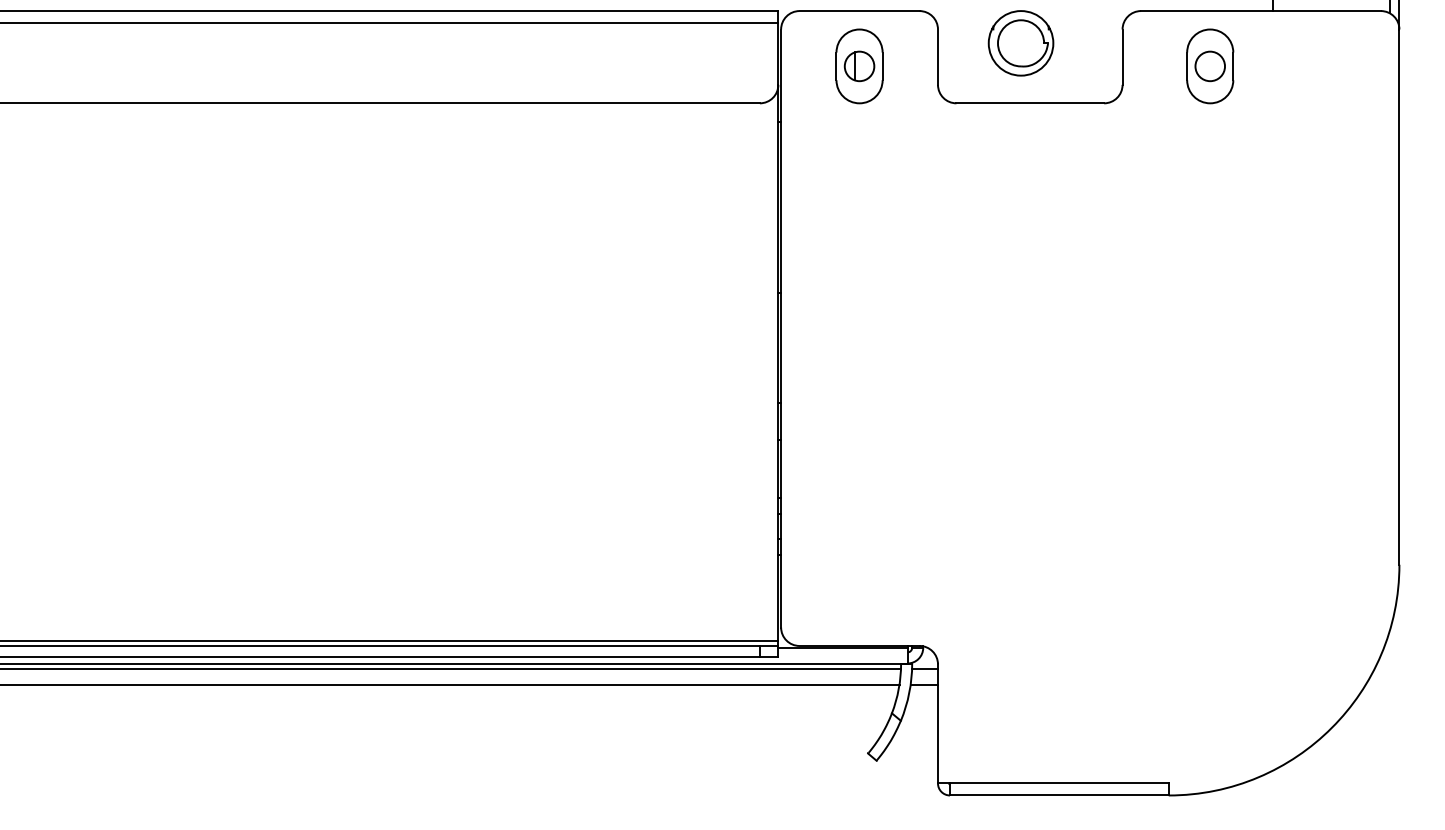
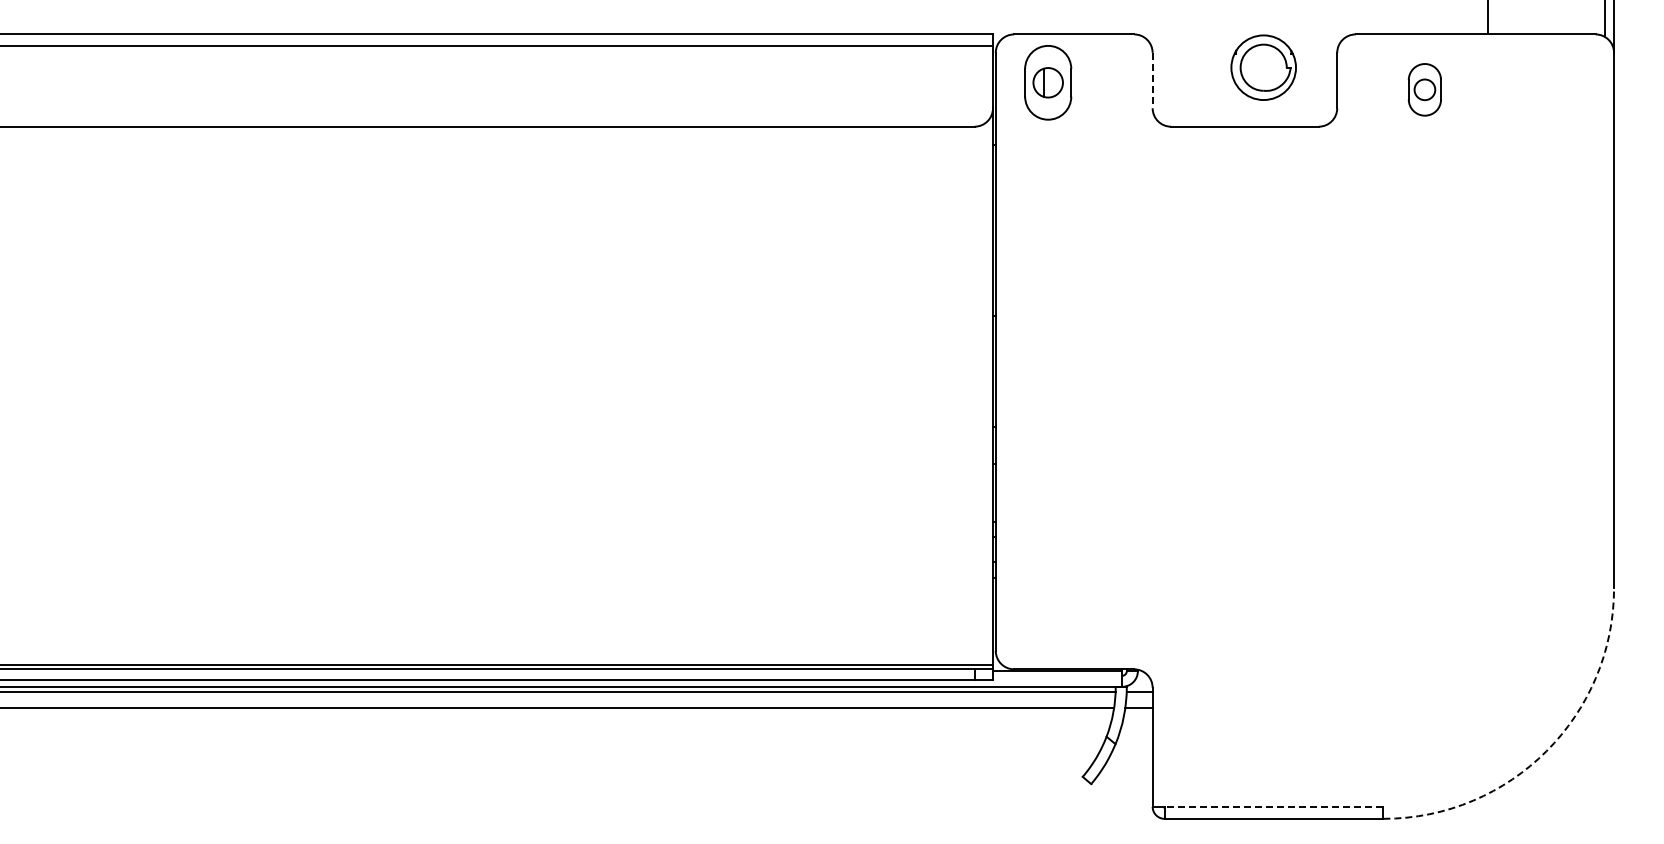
part: (1020, 43) -> (1263, 67), moved
line: (937, 57) -> (1152, 80), solid -> dashed
part: (859, 66) -> (1048, 82), moved
part: (1209, 66) -> (1424, 89), size x0.7
arc: (1331, 728) -> (1546, 751), solid -> dashed
line: (1058, 783) -> (1273, 806), solid -> dashed

